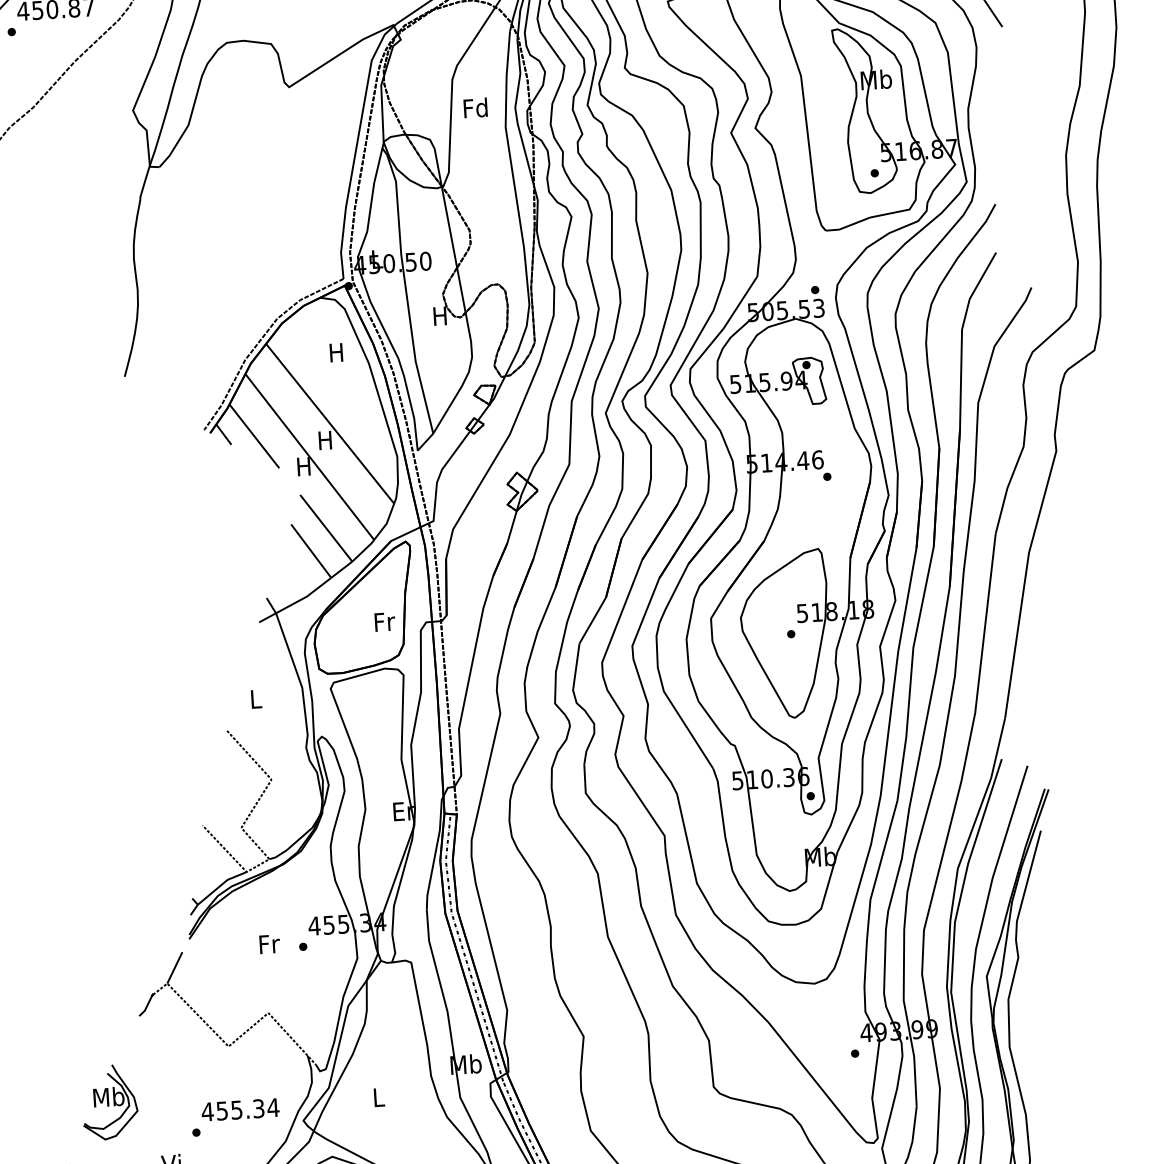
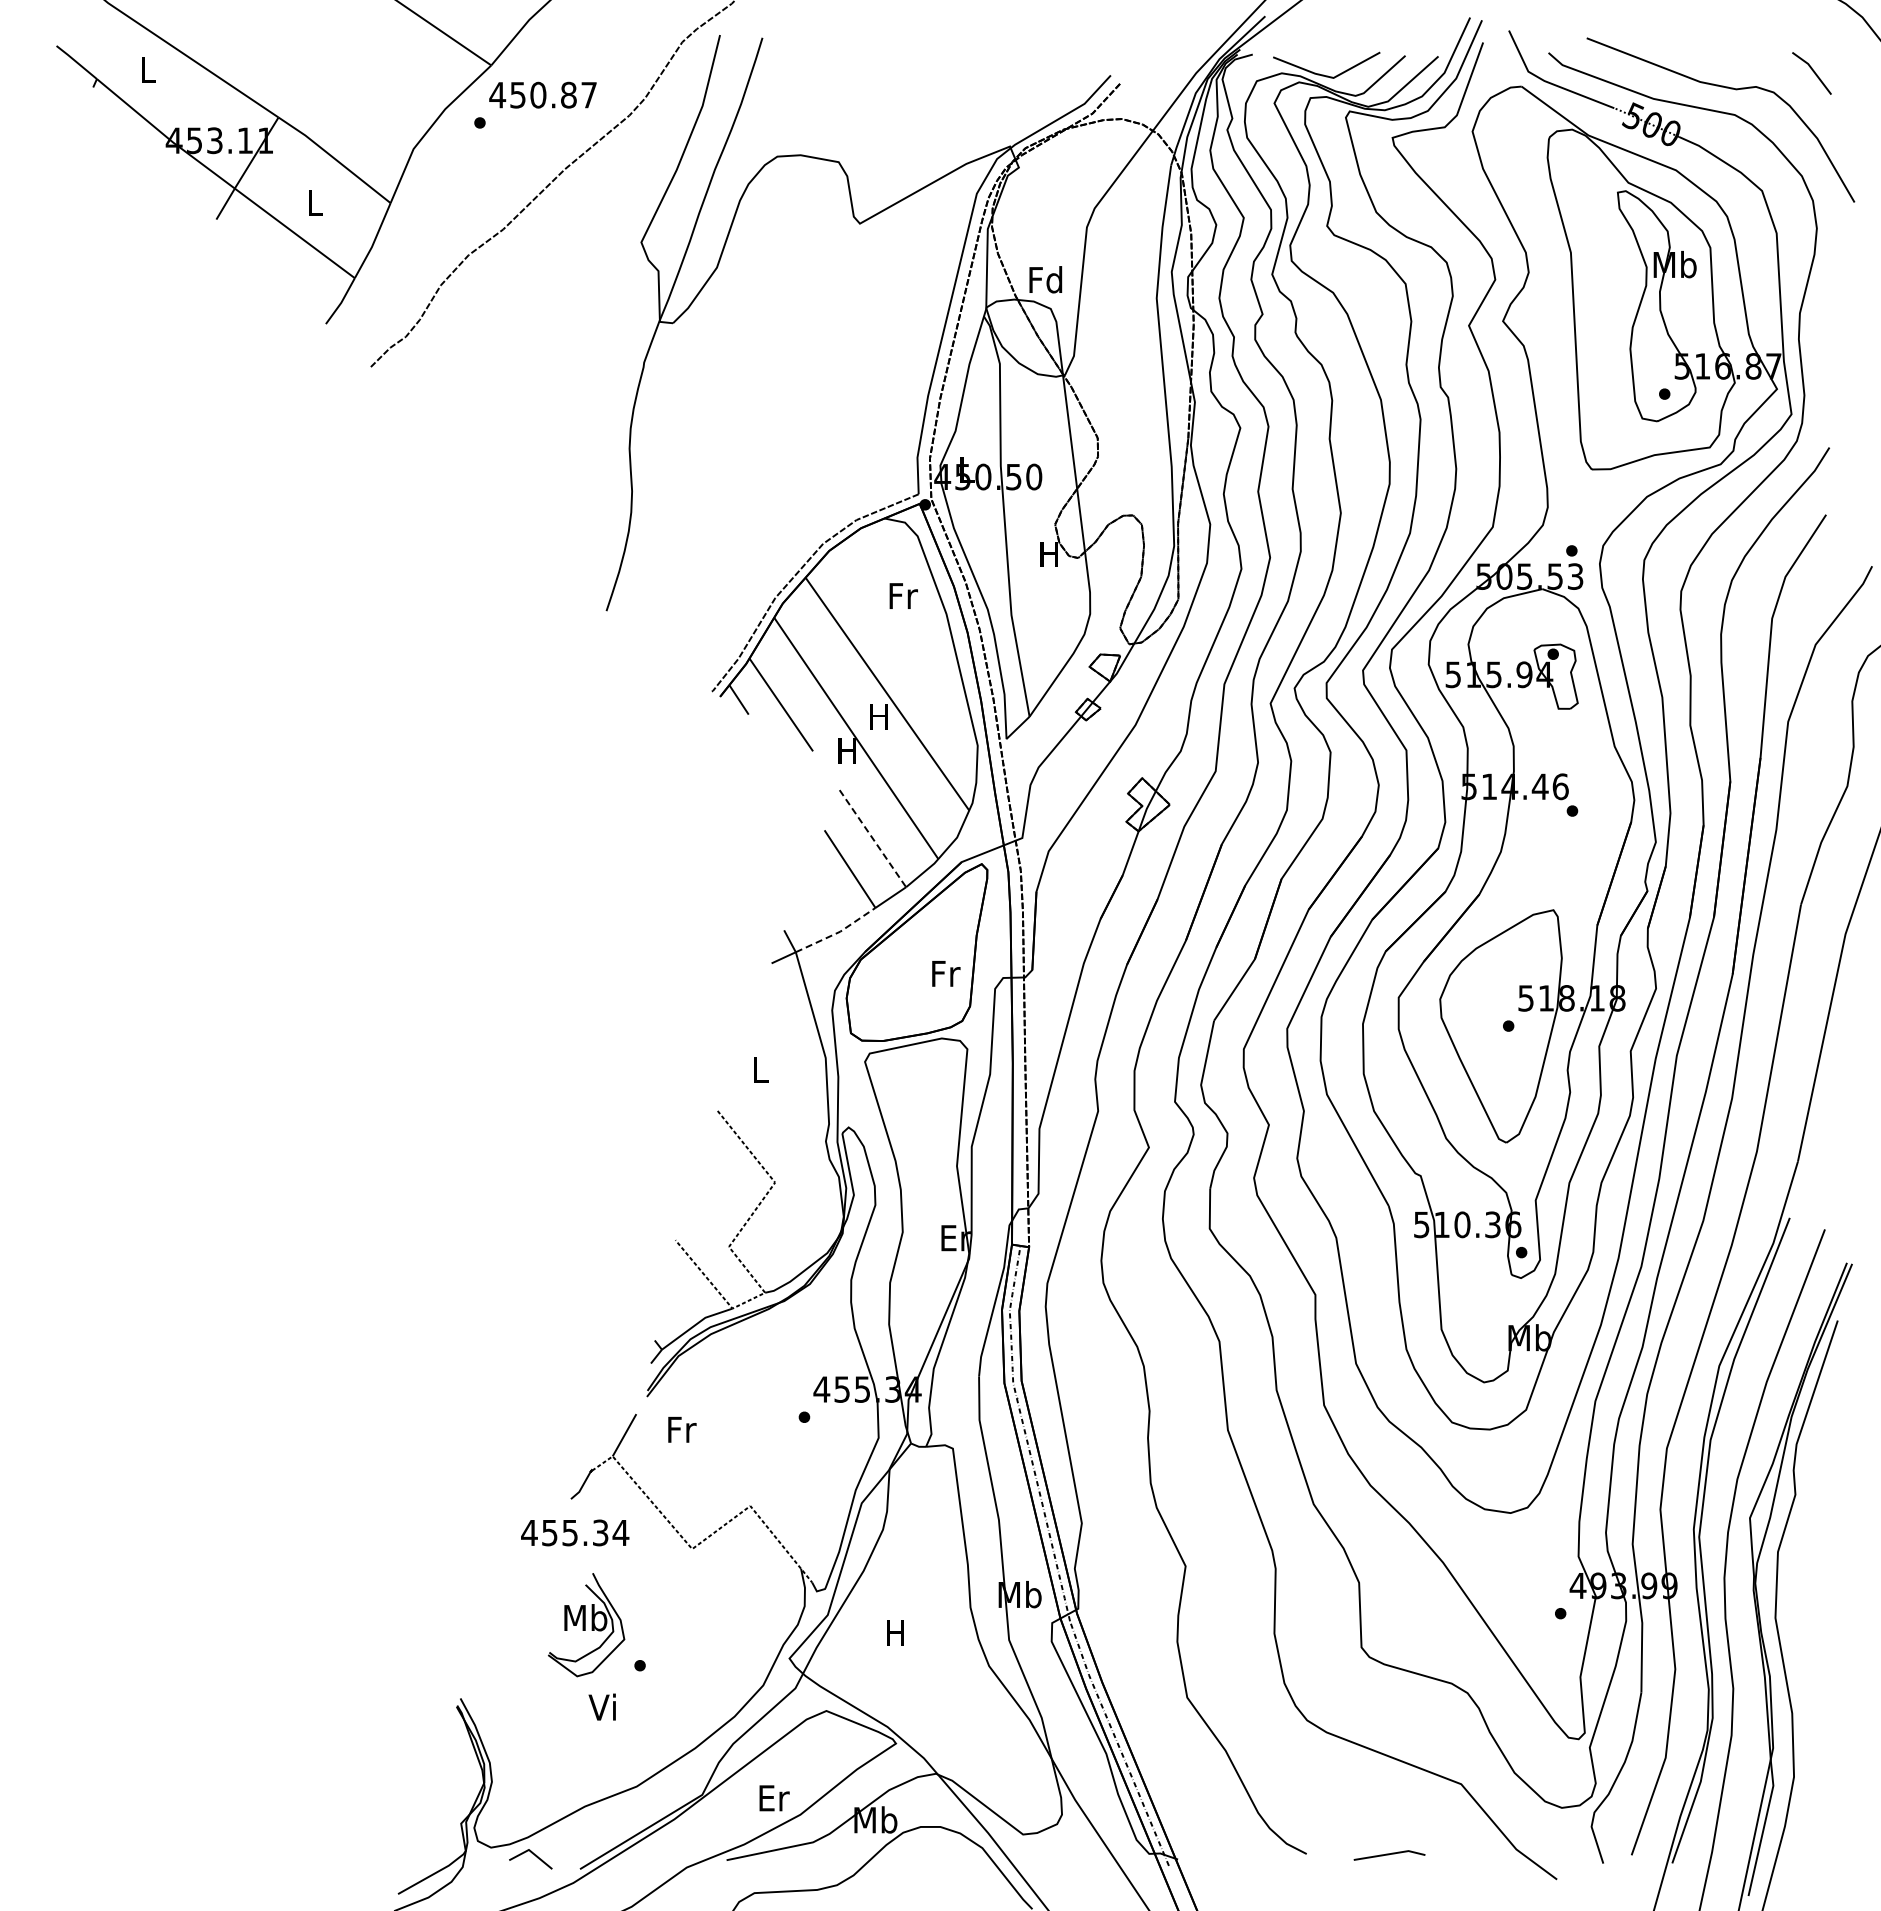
text: (475, 107) -> (1045, 279), moved
text: (337, 352) -> (903, 595), H -> Fr
line: (325, 528) -> (872, 838), solid -> dashed
line: (305, 597) -> (838, 932), solid -> dashed
text: (269, 944) -> (682, 1429), moved
text: (378, 1097) -> (895, 1632), L -> H
part: (109, 1102) -> (586, 1625), moved
text: (240, 1109) -> (575, 1532), moved

